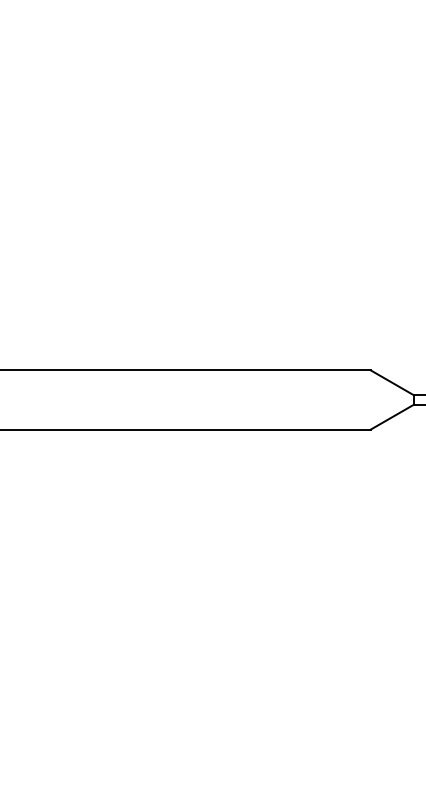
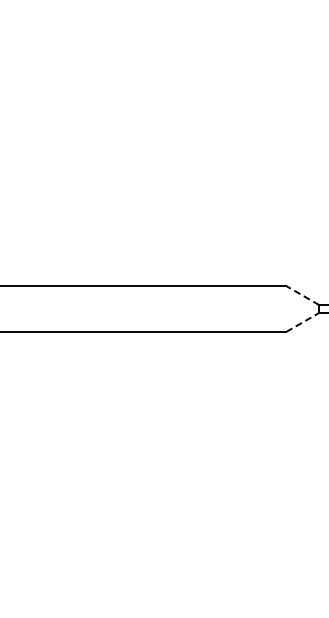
line: (391, 382) -> (302, 295), solid -> dashed
line: (392, 417) -> (303, 322), solid -> dashed

